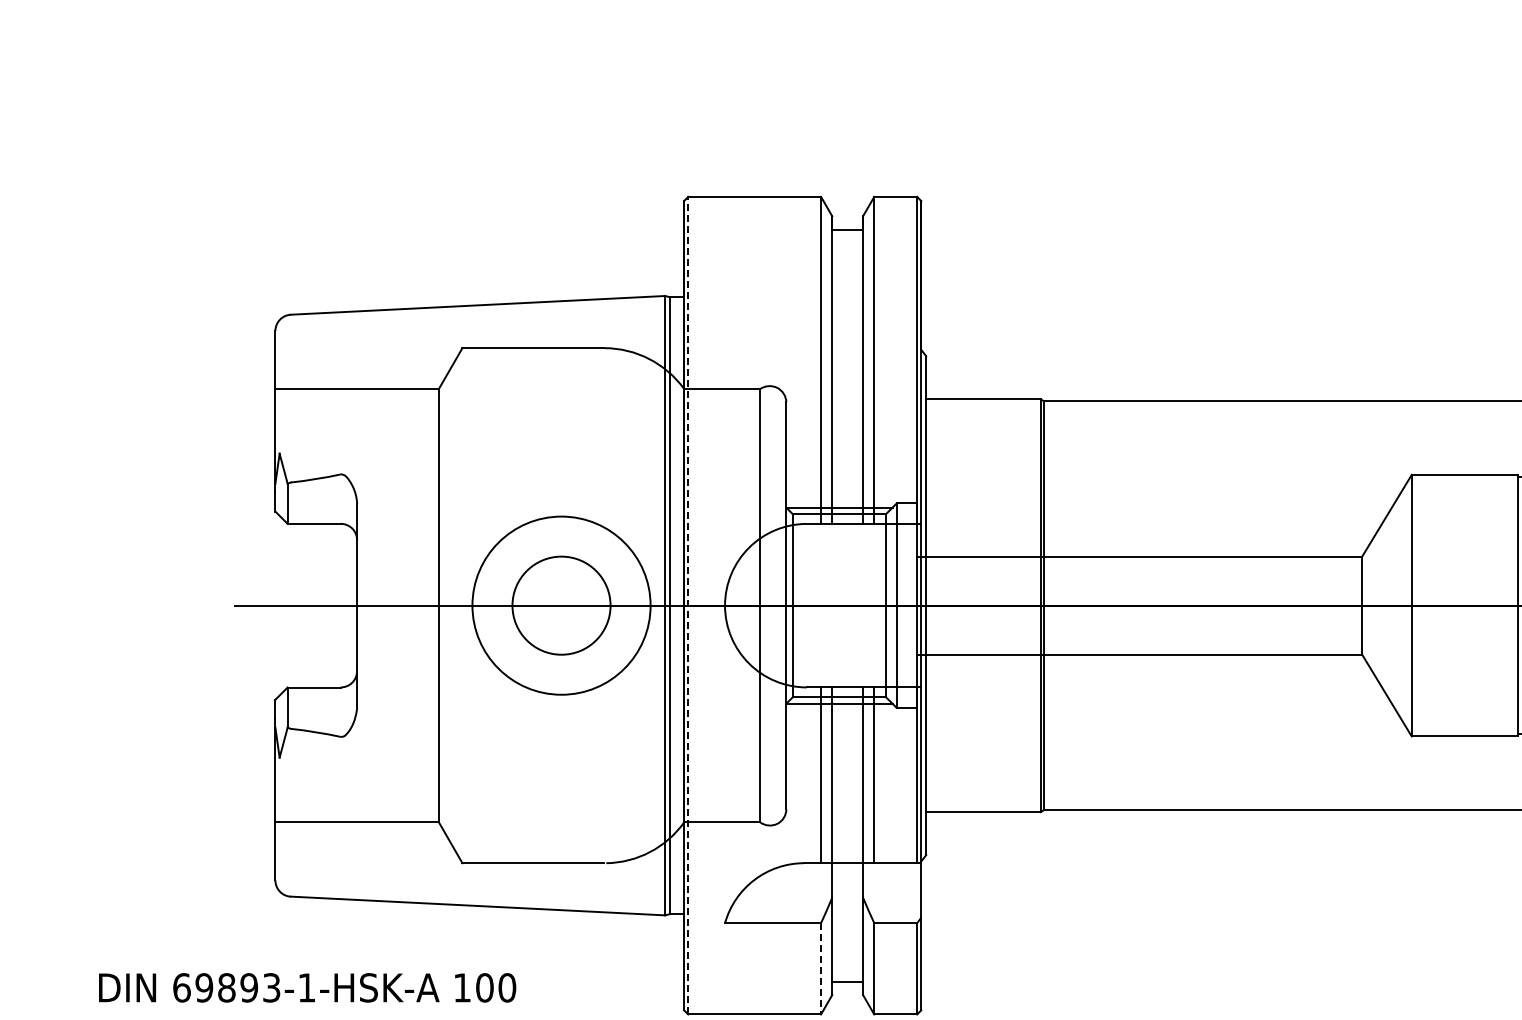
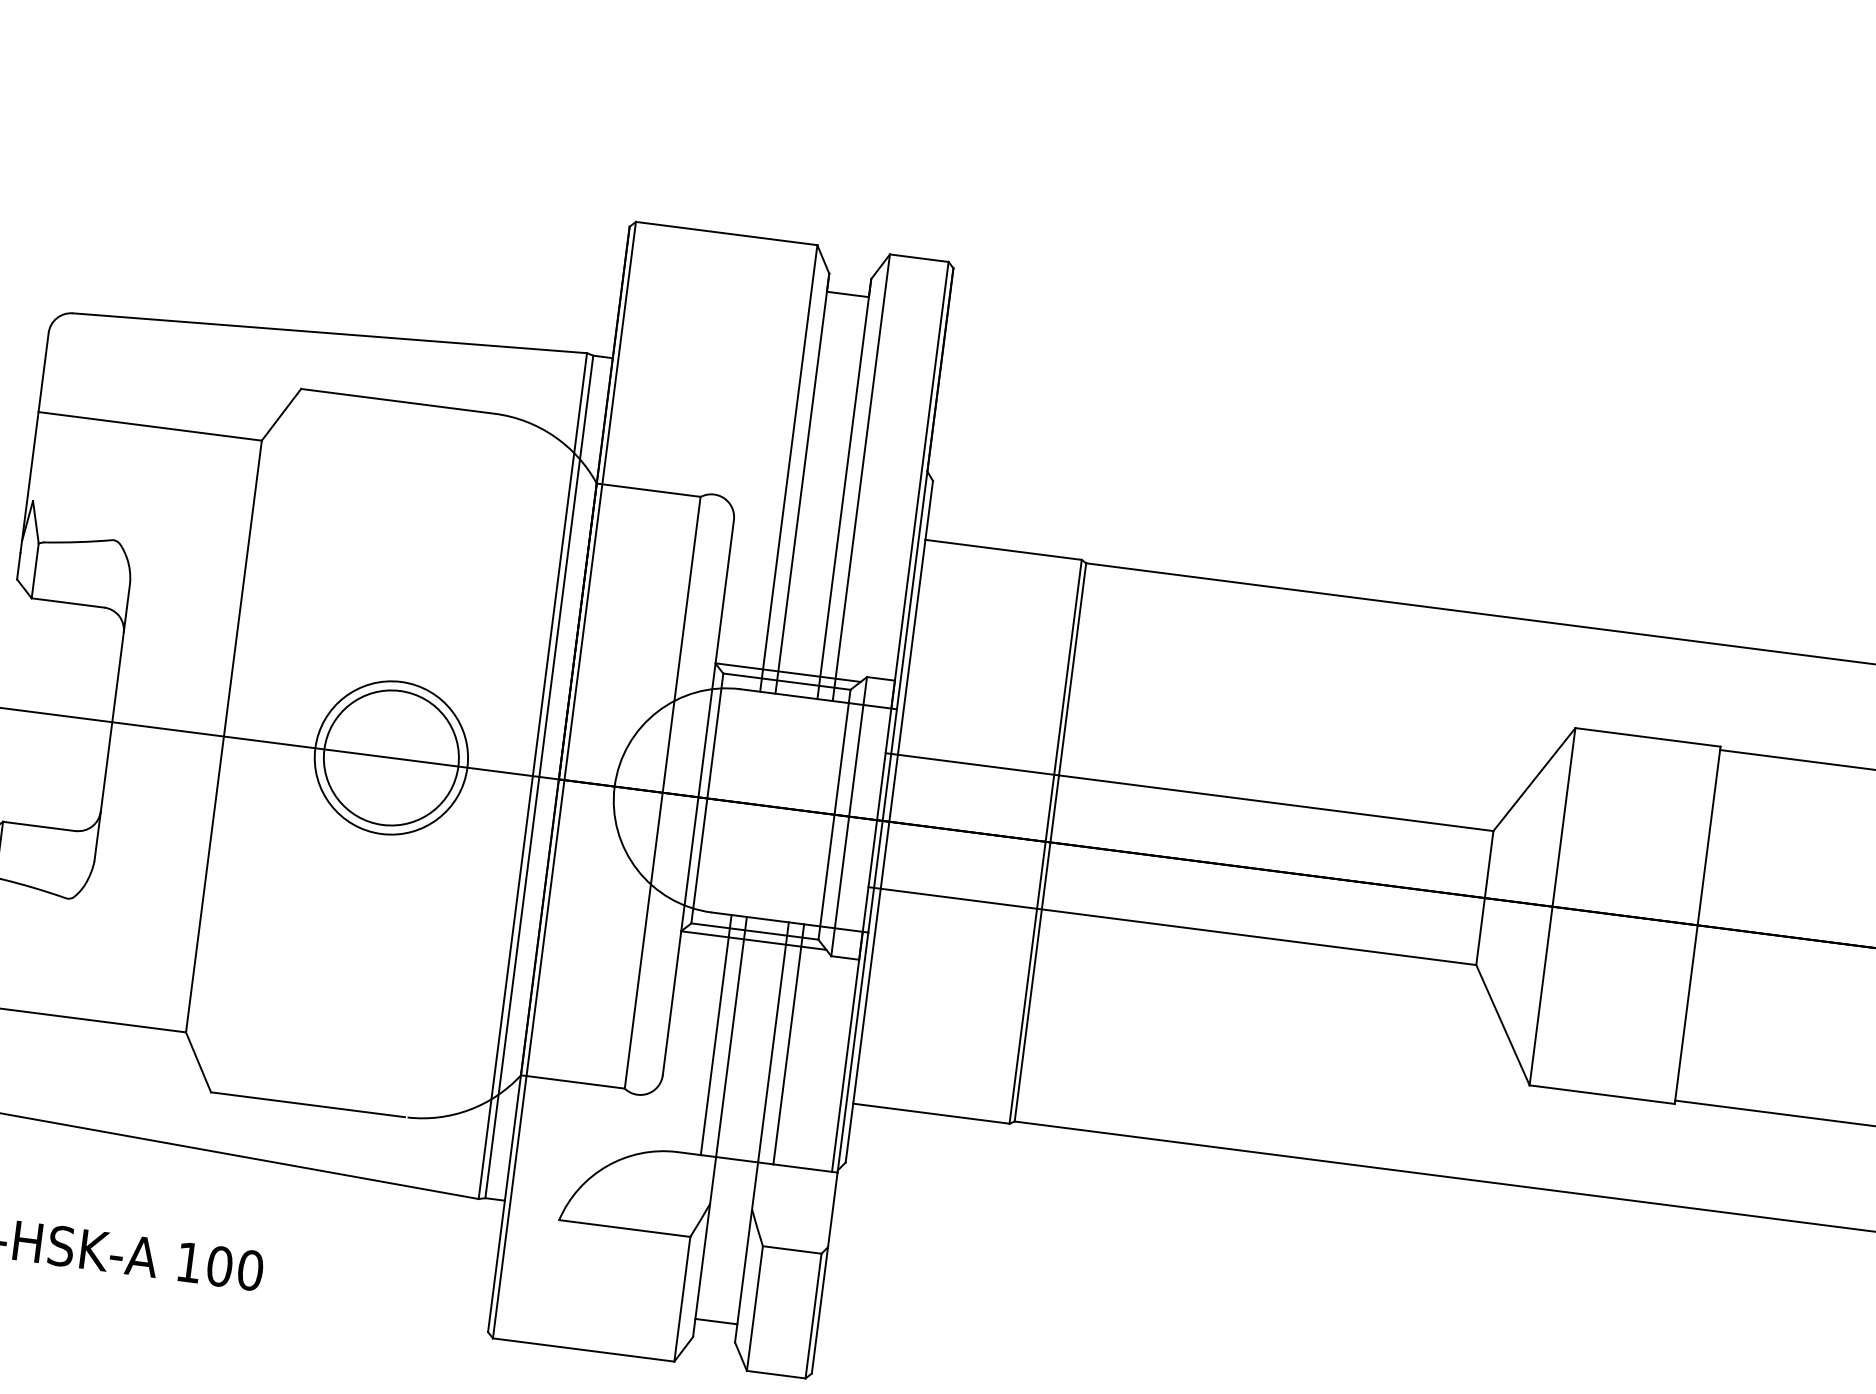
circle: (561, 605) -> (391, 757), size x0.62
line: (688, 605) -> (564, 779), dashed -> solid
line: (821, 968) -> (682, 1298), dashed -> solid

